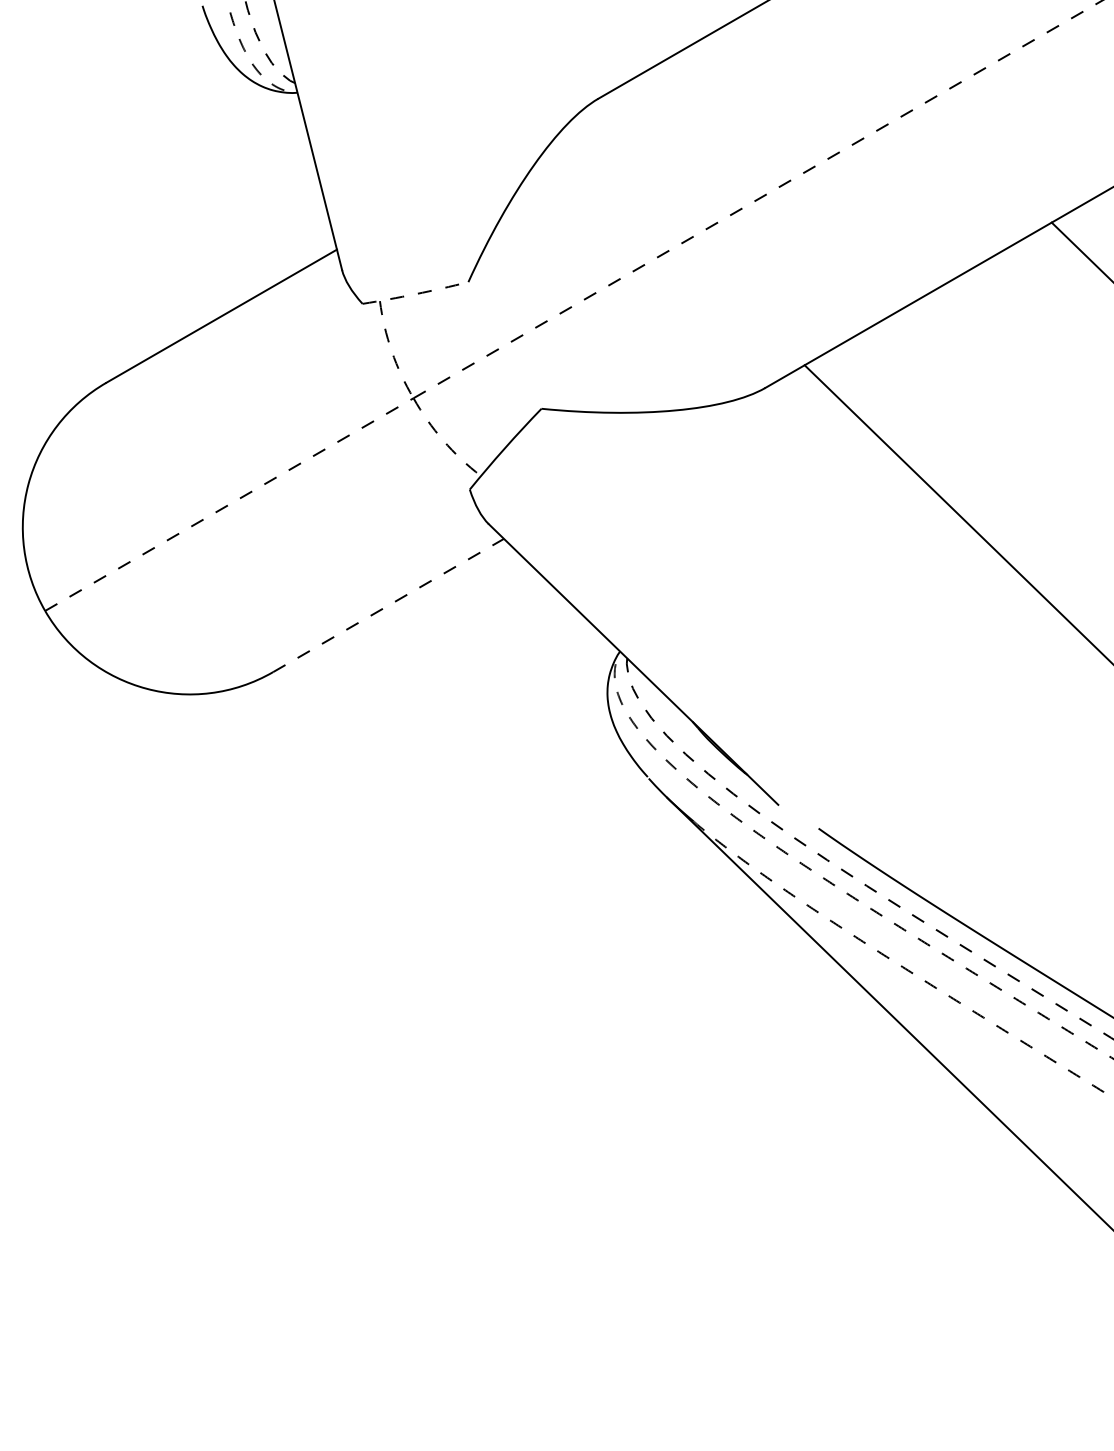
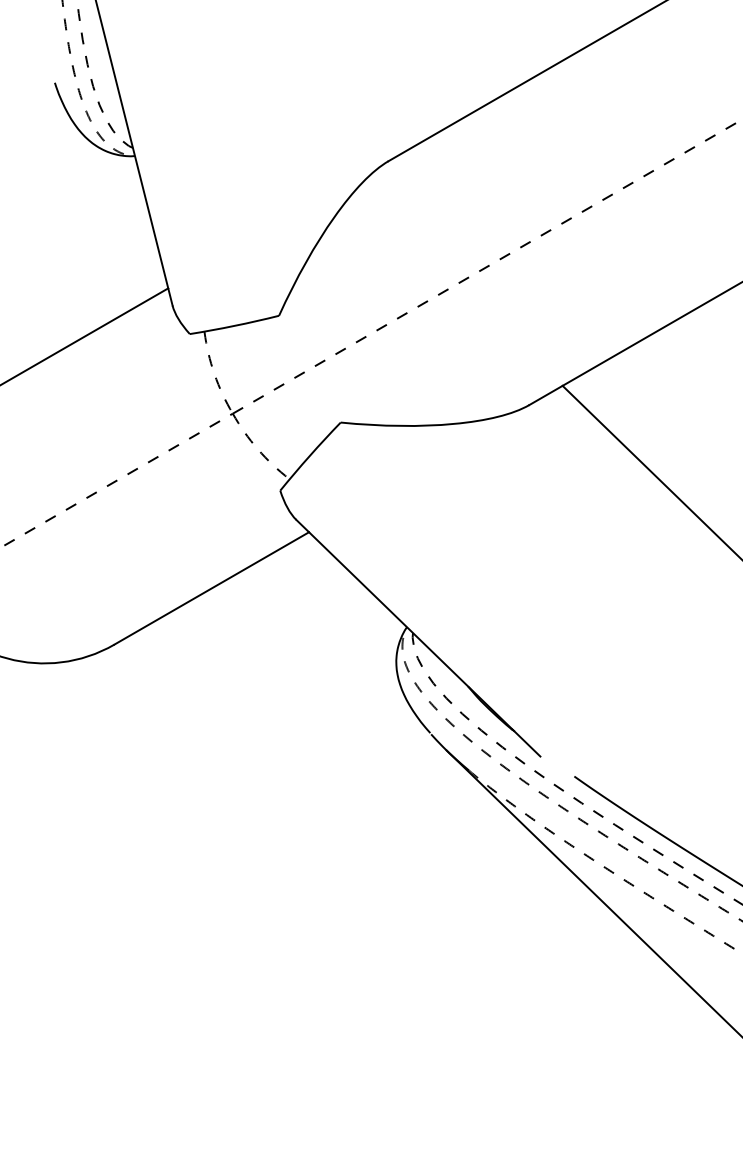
arc: (415, 294) -> (234, 326), dashed -> solid
line: (389, 605) -> (212, 588), dashed -> solid

